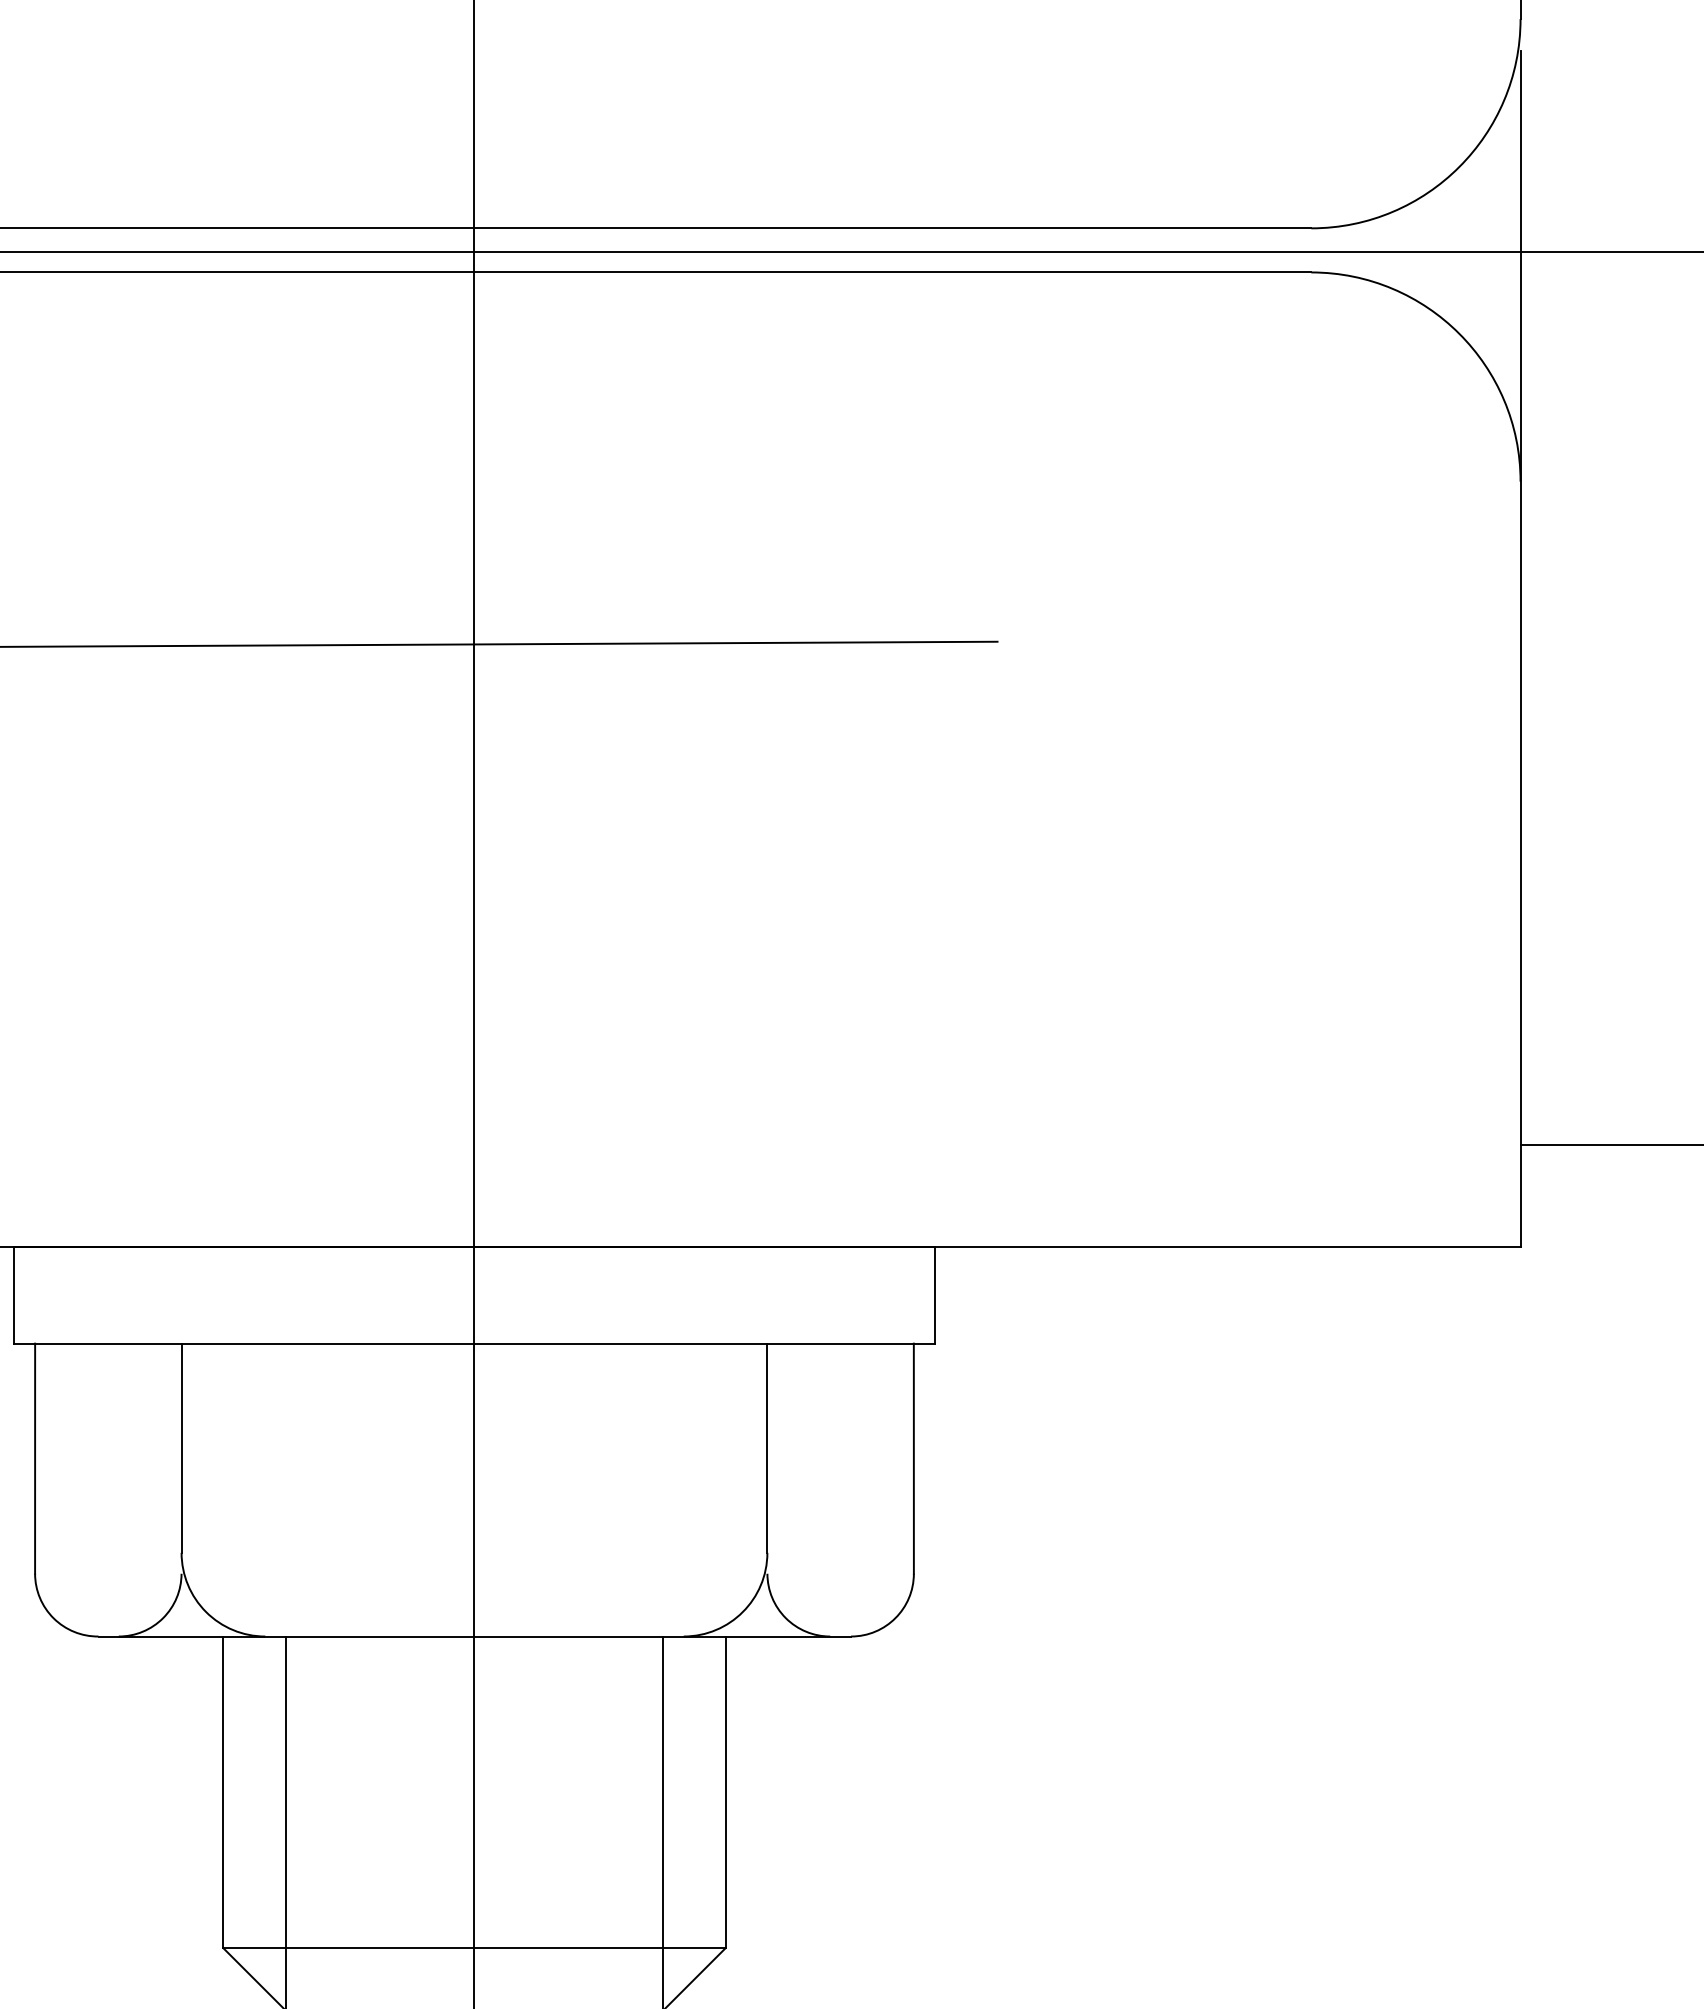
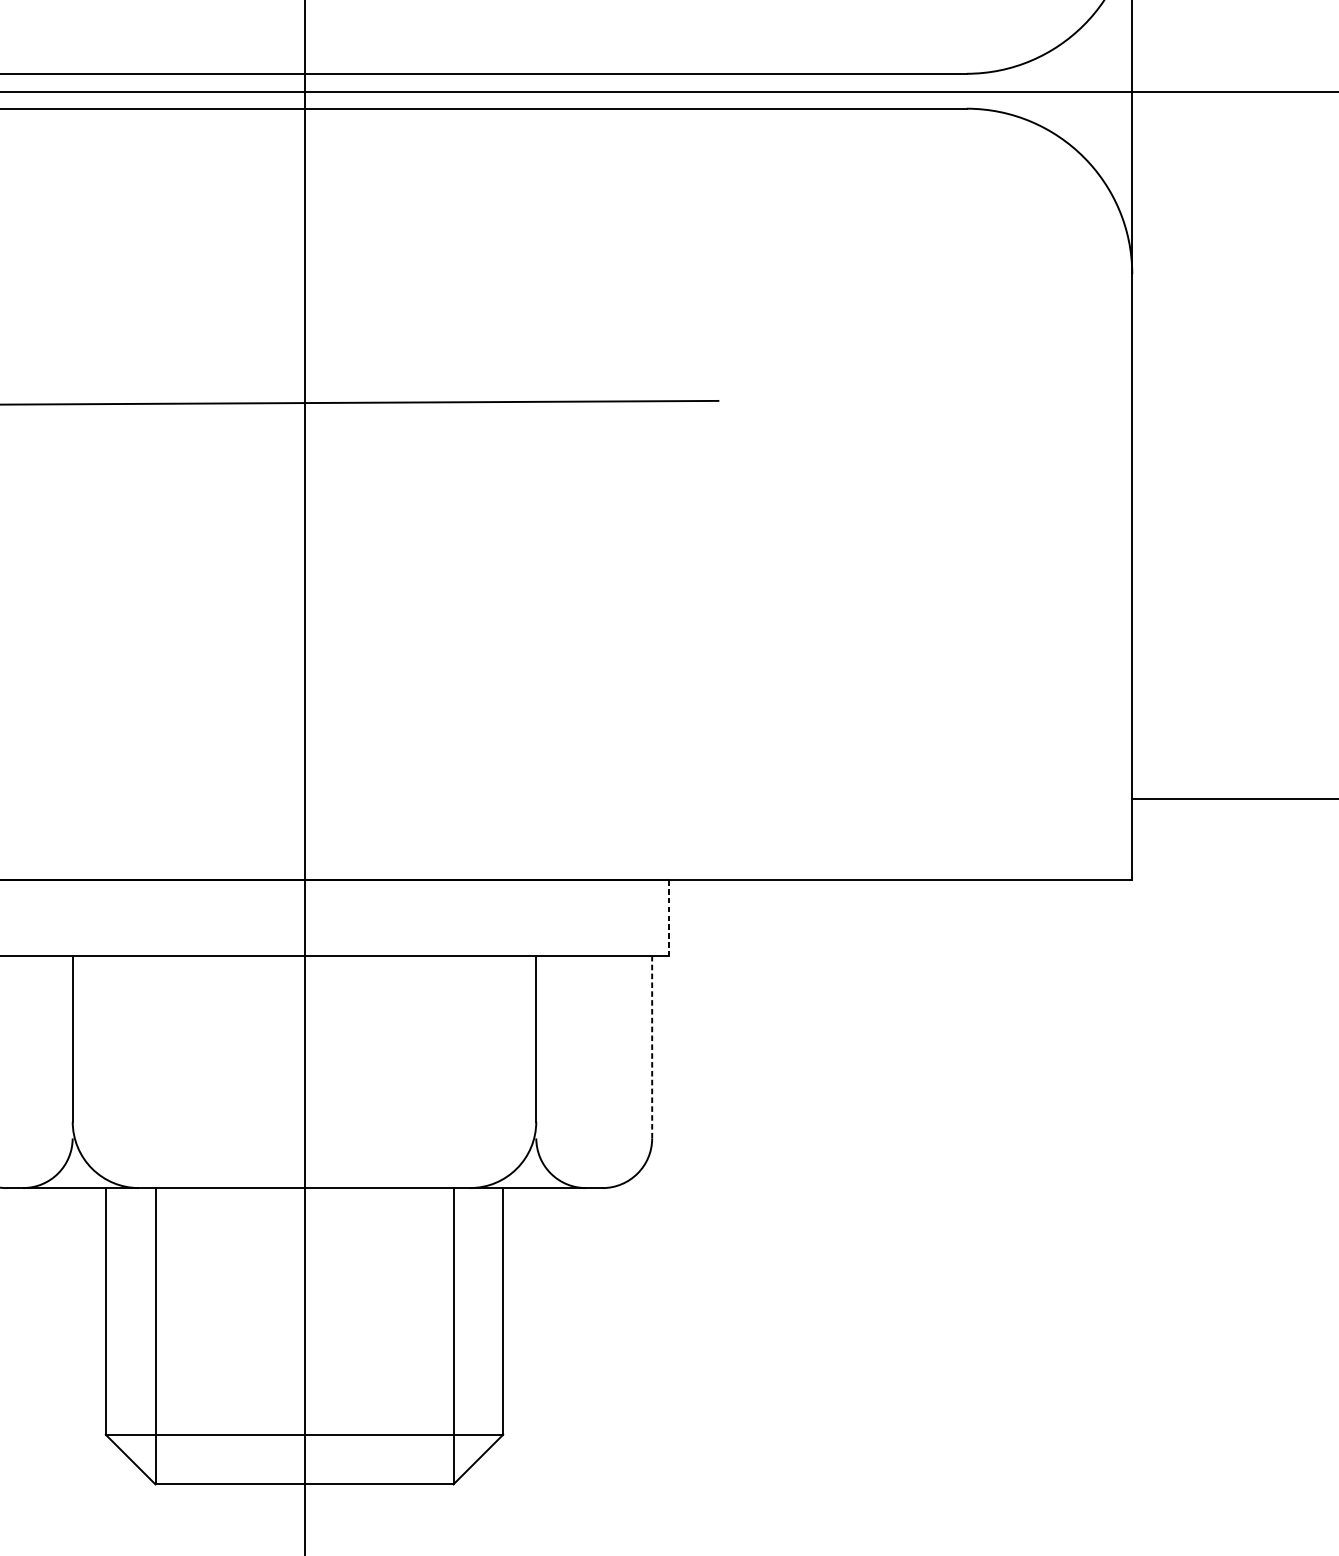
line: (934, 1296) -> (668, 919), solid -> dashed
line: (913, 1458) -> (651, 1047), solid -> dashed

